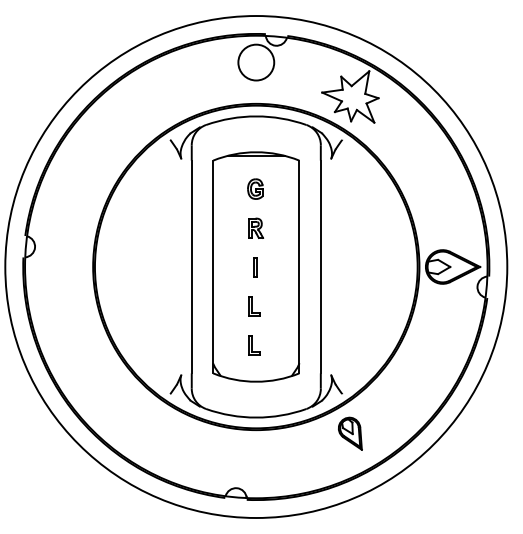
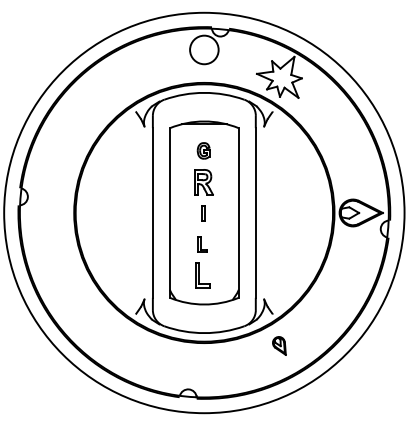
part: (256, 227) -> (204, 181), size x1.6
part: (254, 345) -> (202, 275), size x1.6
part: (350, 433) -> (279, 345), size x0.7

